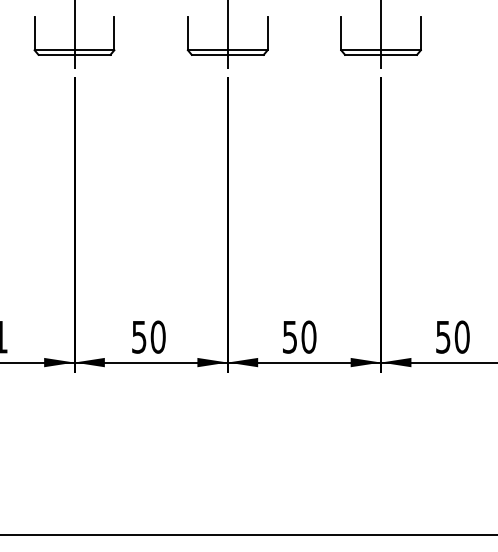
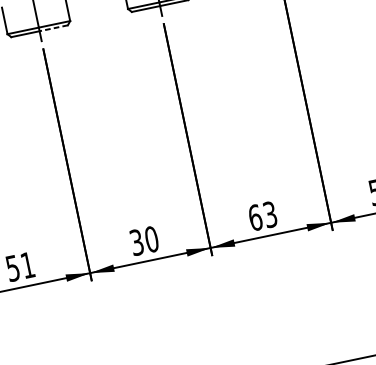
line: (92, 54) -> (53, 27), solid -> dashed
text: (139, 336) -> (136, 241), 50 -> 30
text: (299, 336) -> (262, 215), 50 -> 63

